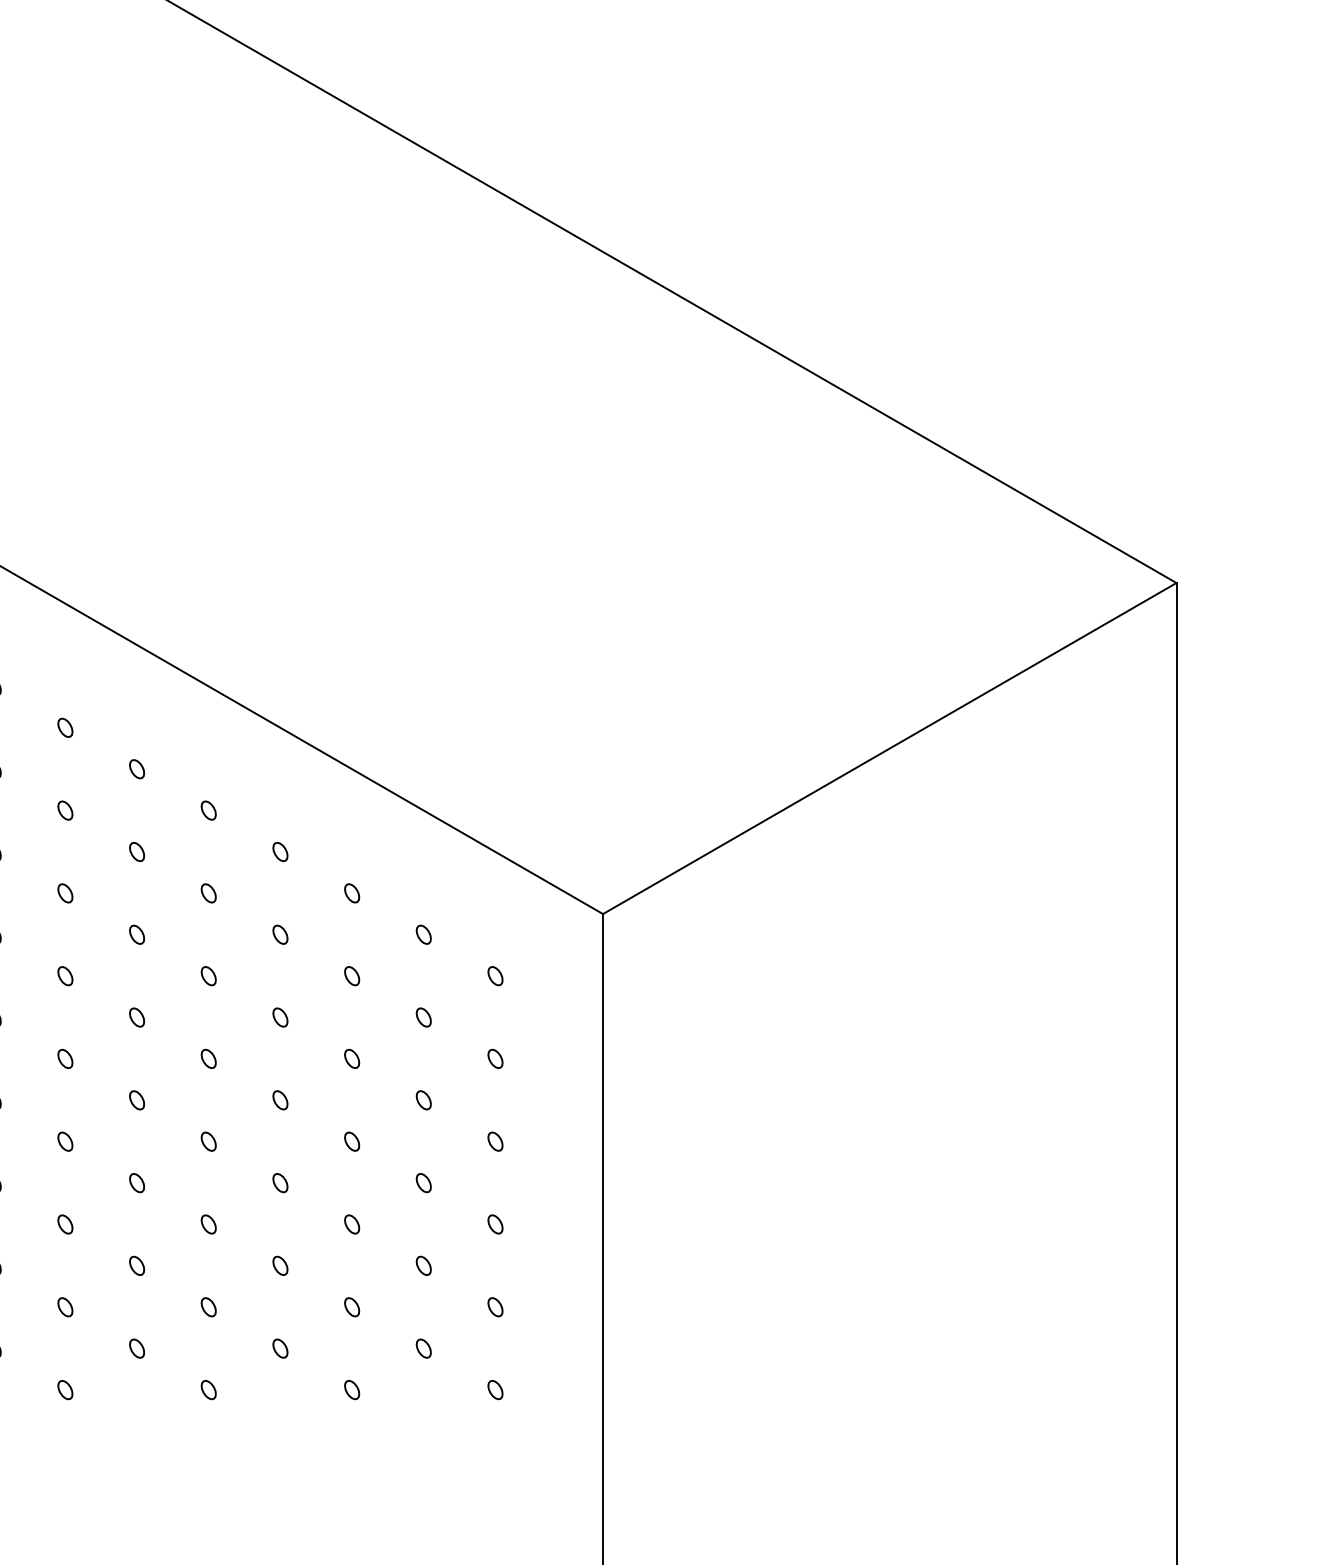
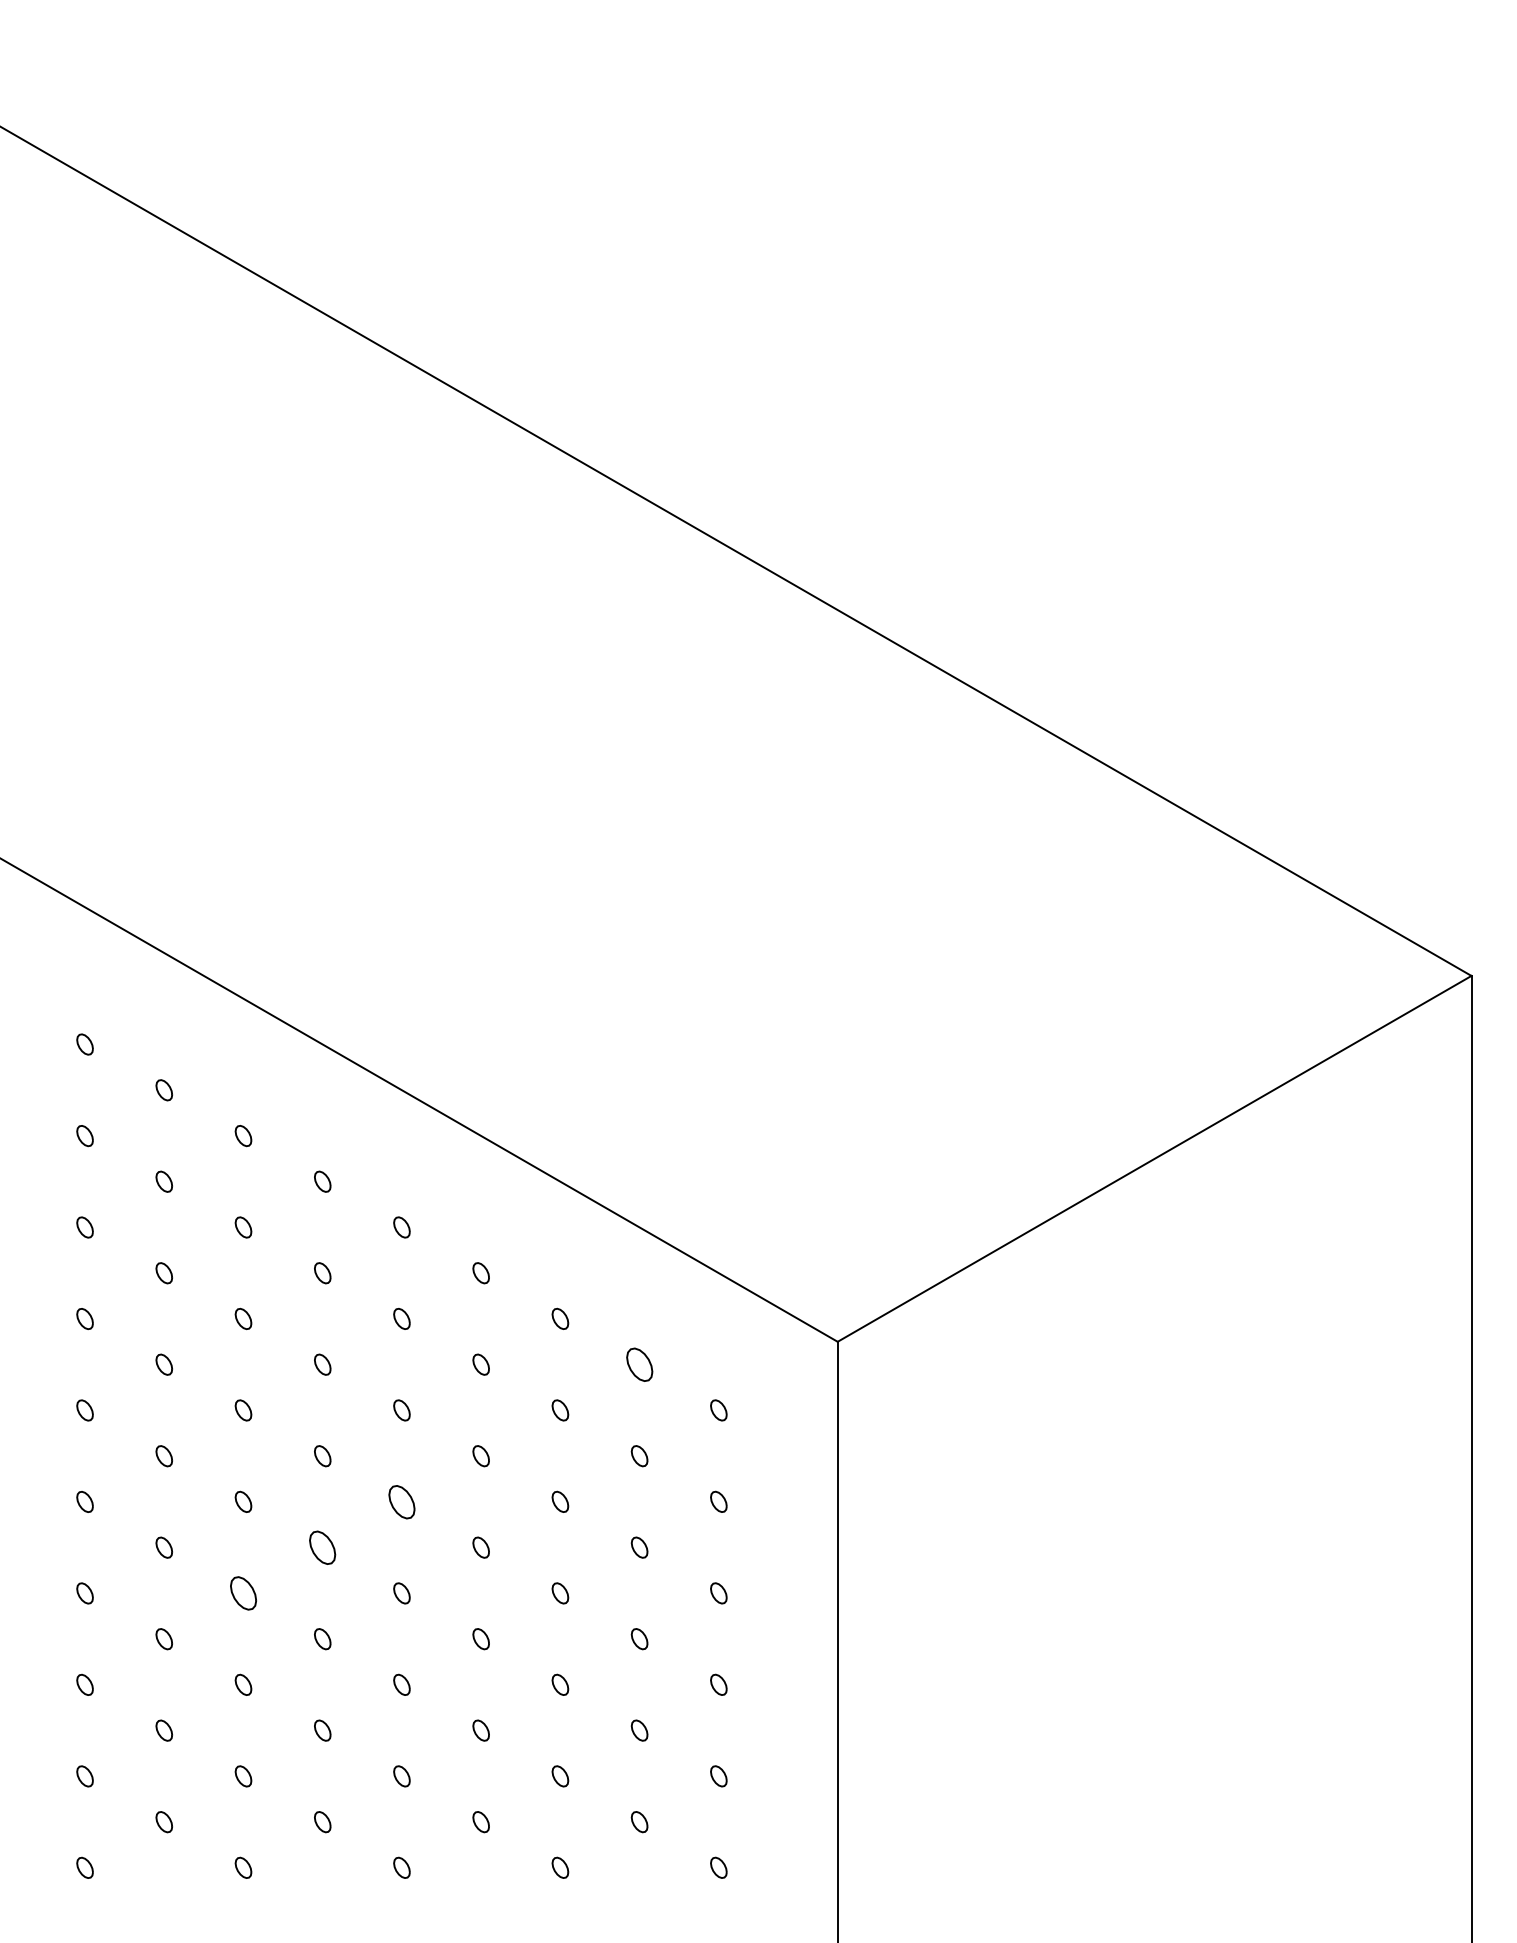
part: (423, 934) -> (639, 1364), size x1.6
part: (208, 1058) -> (401, 1501), size x1.6
part: (136, 1100) -> (322, 1547), size x1.6
part: (65, 1141) -> (243, 1593), size x1.6

